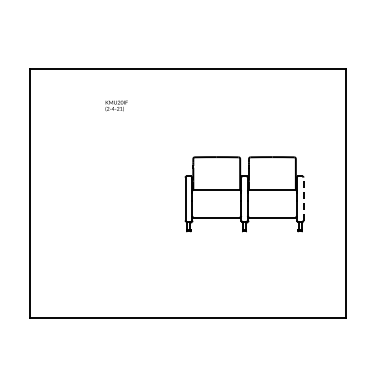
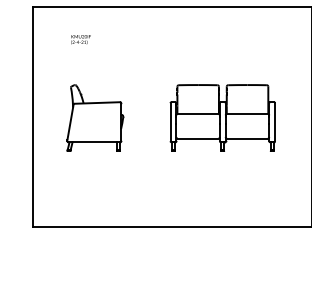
text: (116, 105) -> (80, 39), moved
part: (100, 194) -> (95, 118), added
line: (303, 198) -> (275, 121), dashed -> solid

